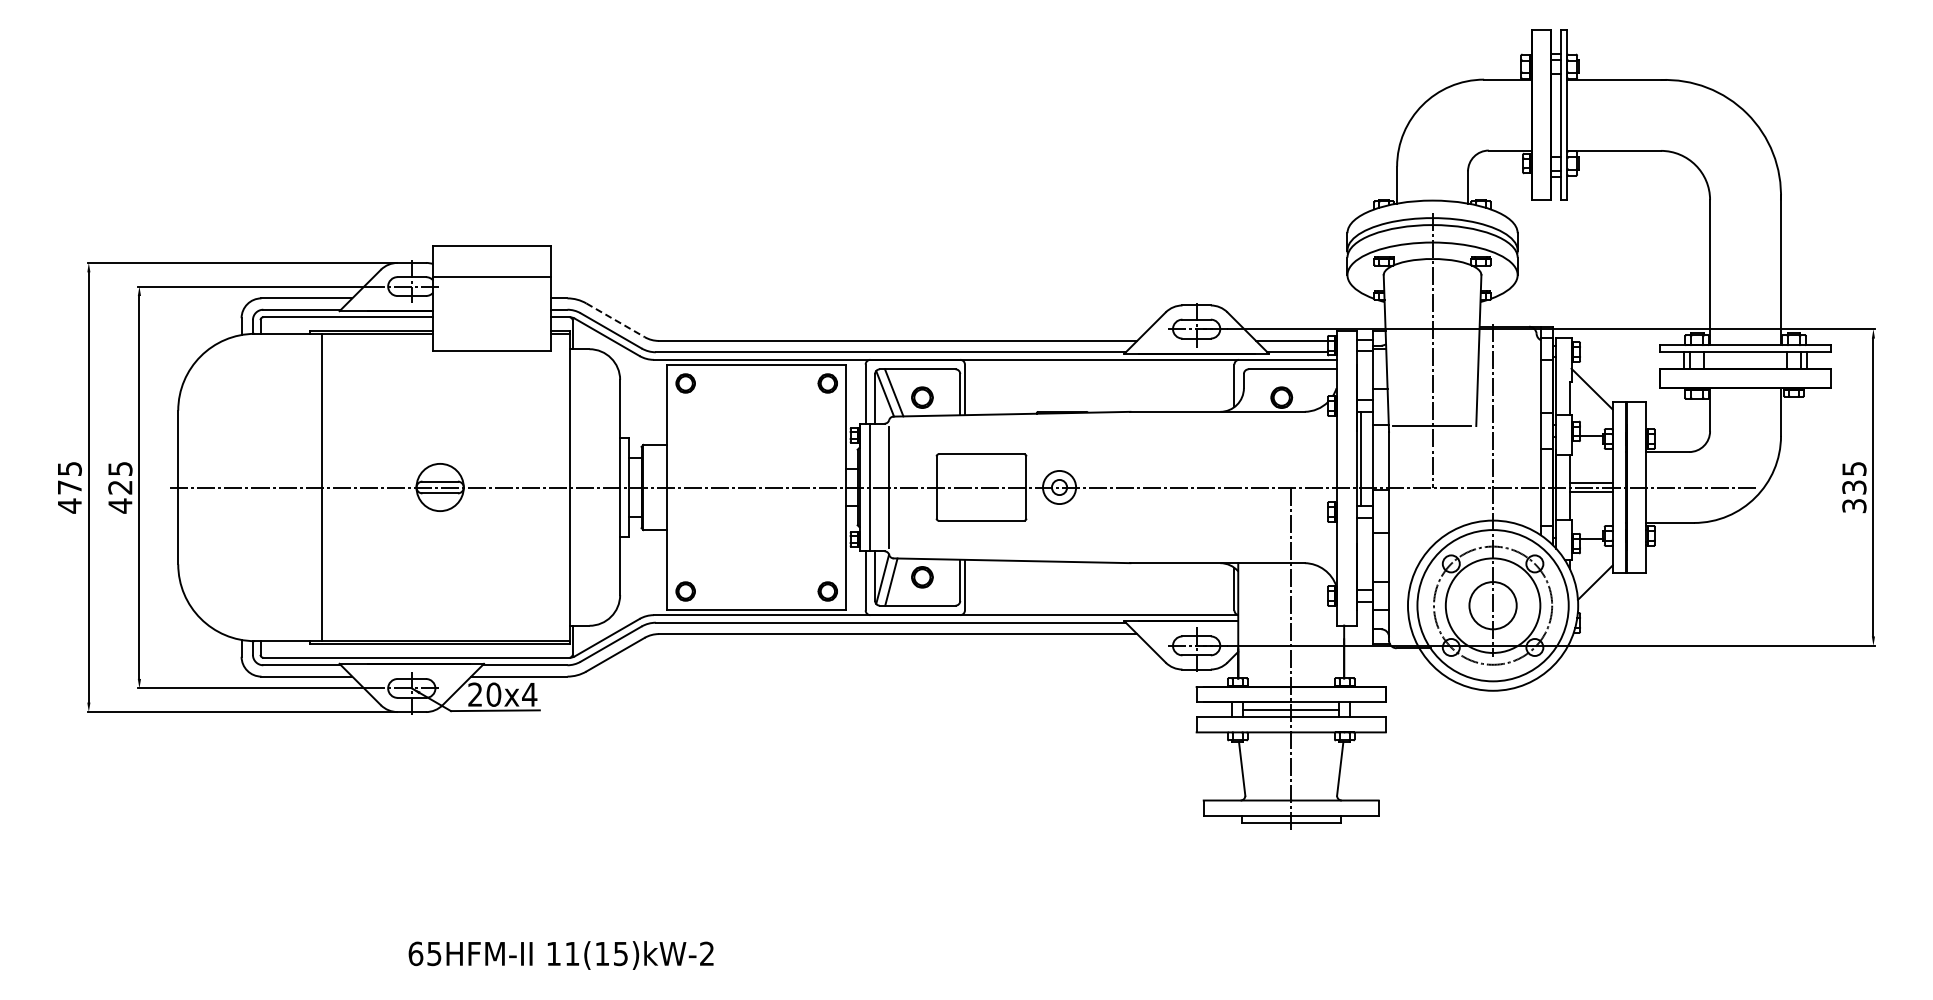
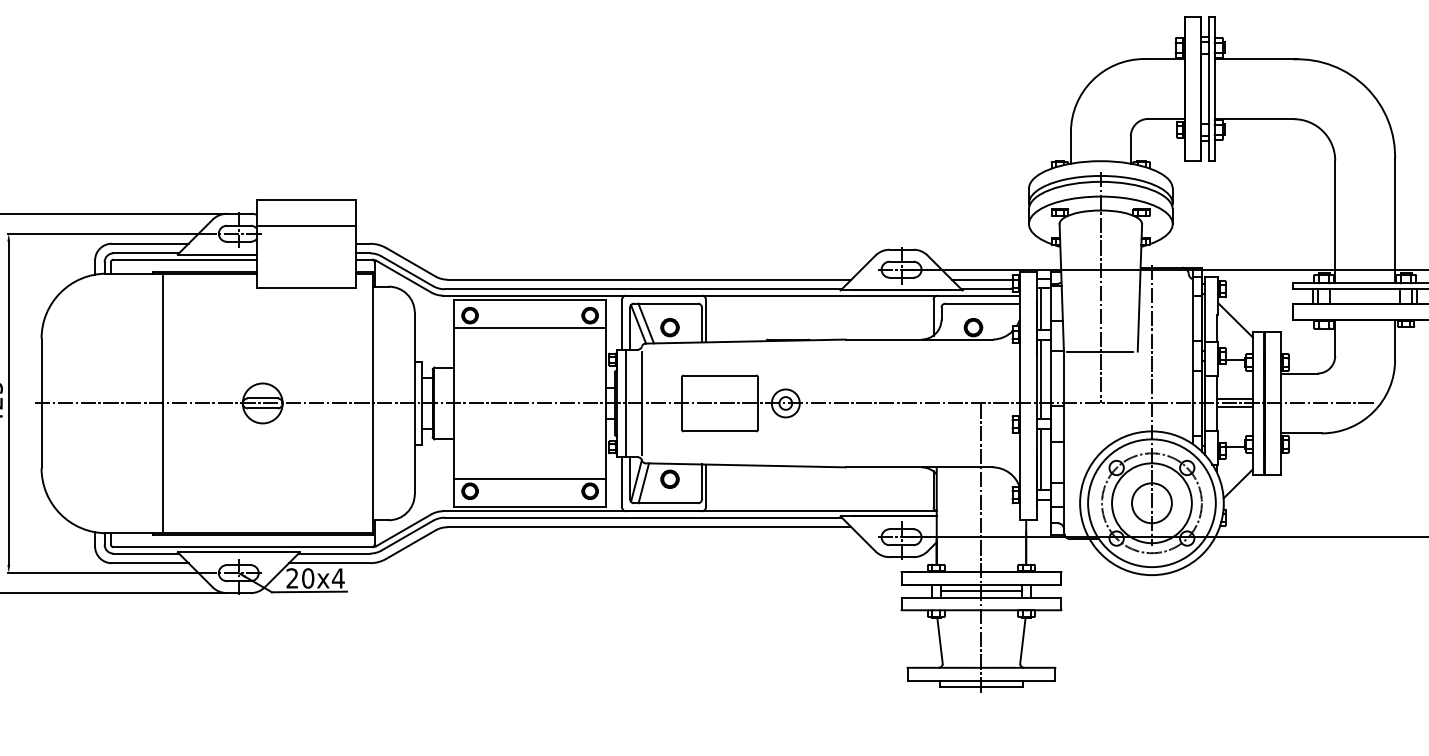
line: (615, 320) -> (410, 262), dashed -> solid
line: (1361, 375) -> (1040, 308), added
line: (756, 397) -> (529, 327), added
line: (1361, 553) -> (1040, 459), added
line: (756, 577) -> (529, 479), added

